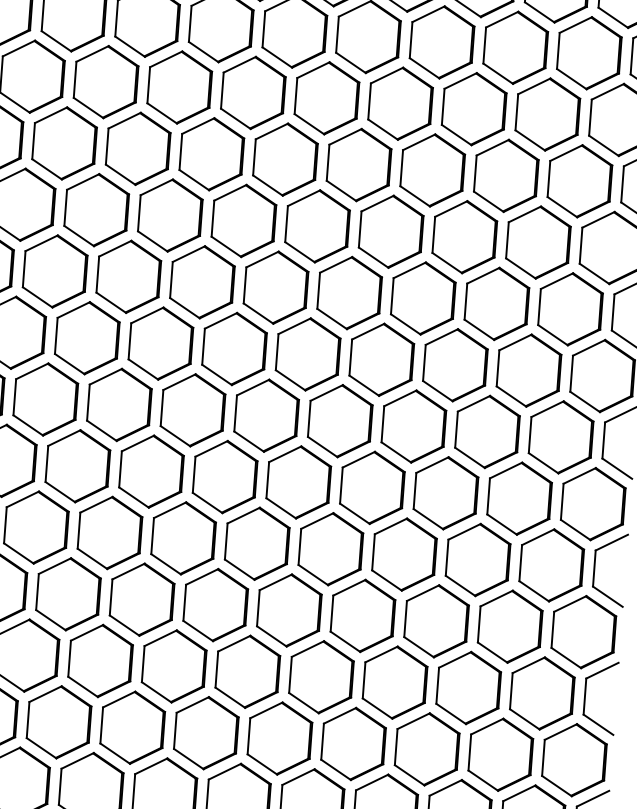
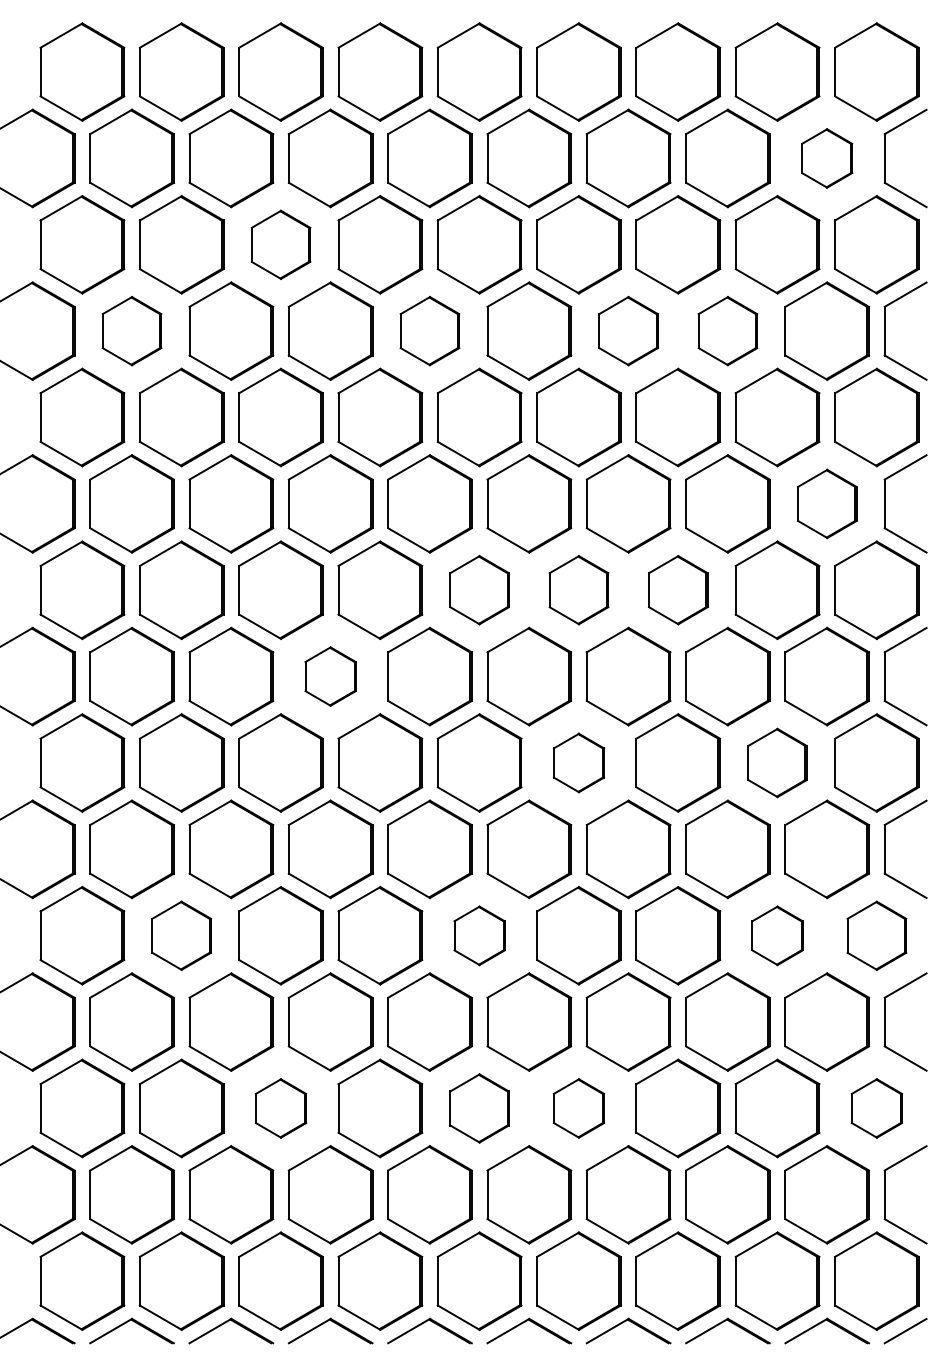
part: (588, 53) -> (826, 158), size x0.6
part: (179, 87) -> (280, 244), size x0.7
part: (64, 142) -> (131, 330), size x0.7
part: (285, 159) -> (429, 330), size x0.7
part: (432, 169) -> (628, 330), size x0.7
part: (506, 175) -> (727, 330), size x0.7
part: (570, 309) -> (827, 503), size x0.7
part: (308, 353) -> (479, 589), size x0.7
part: (381, 359) -> (578, 589), size x0.7
part: (455, 364) -> (678, 589), size x0.7
part: (192, 410) -> (330, 676), size x0.6
part: (372, 487) -> (578, 762), size x0.6
part: (519, 498) -> (777, 762), size x0.7
part: (68, 594) -> (181, 935), size x0.7
part: (289, 610) -> (479, 935), size x0.6
part: (510, 626) -> (777, 935), size x0.6
part: (583, 631) -> (876, 935), size x0.7
part: (132, 727) -> (280, 1108), size x0.6
part: (279, 738) -> (479, 1108), size x0.7
part: (353, 743) -> (578, 1108), size x0.6
part: (574, 760) -> (876, 1108), size x0.6

